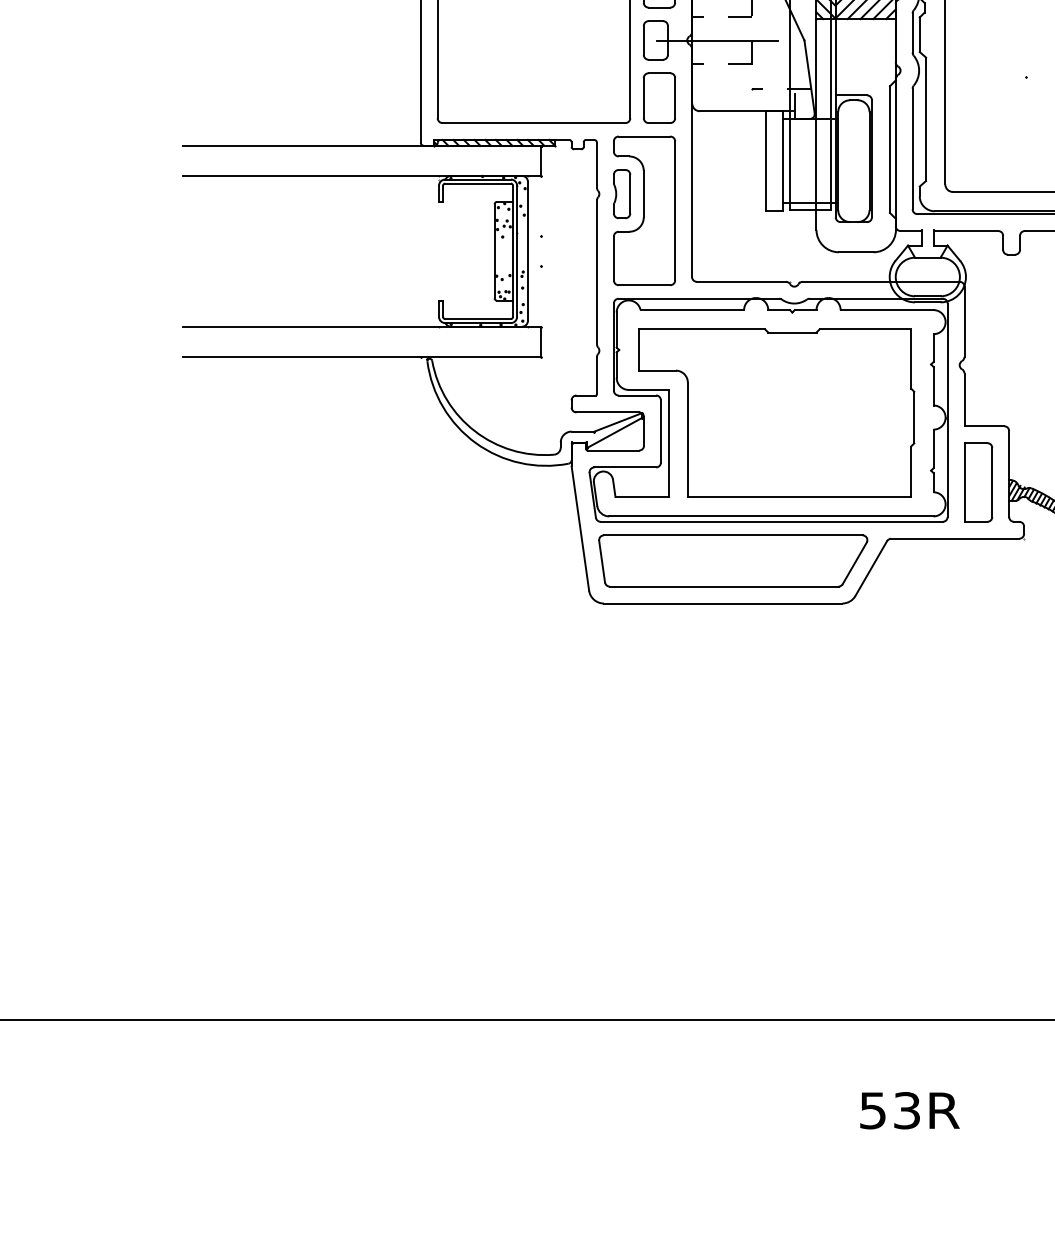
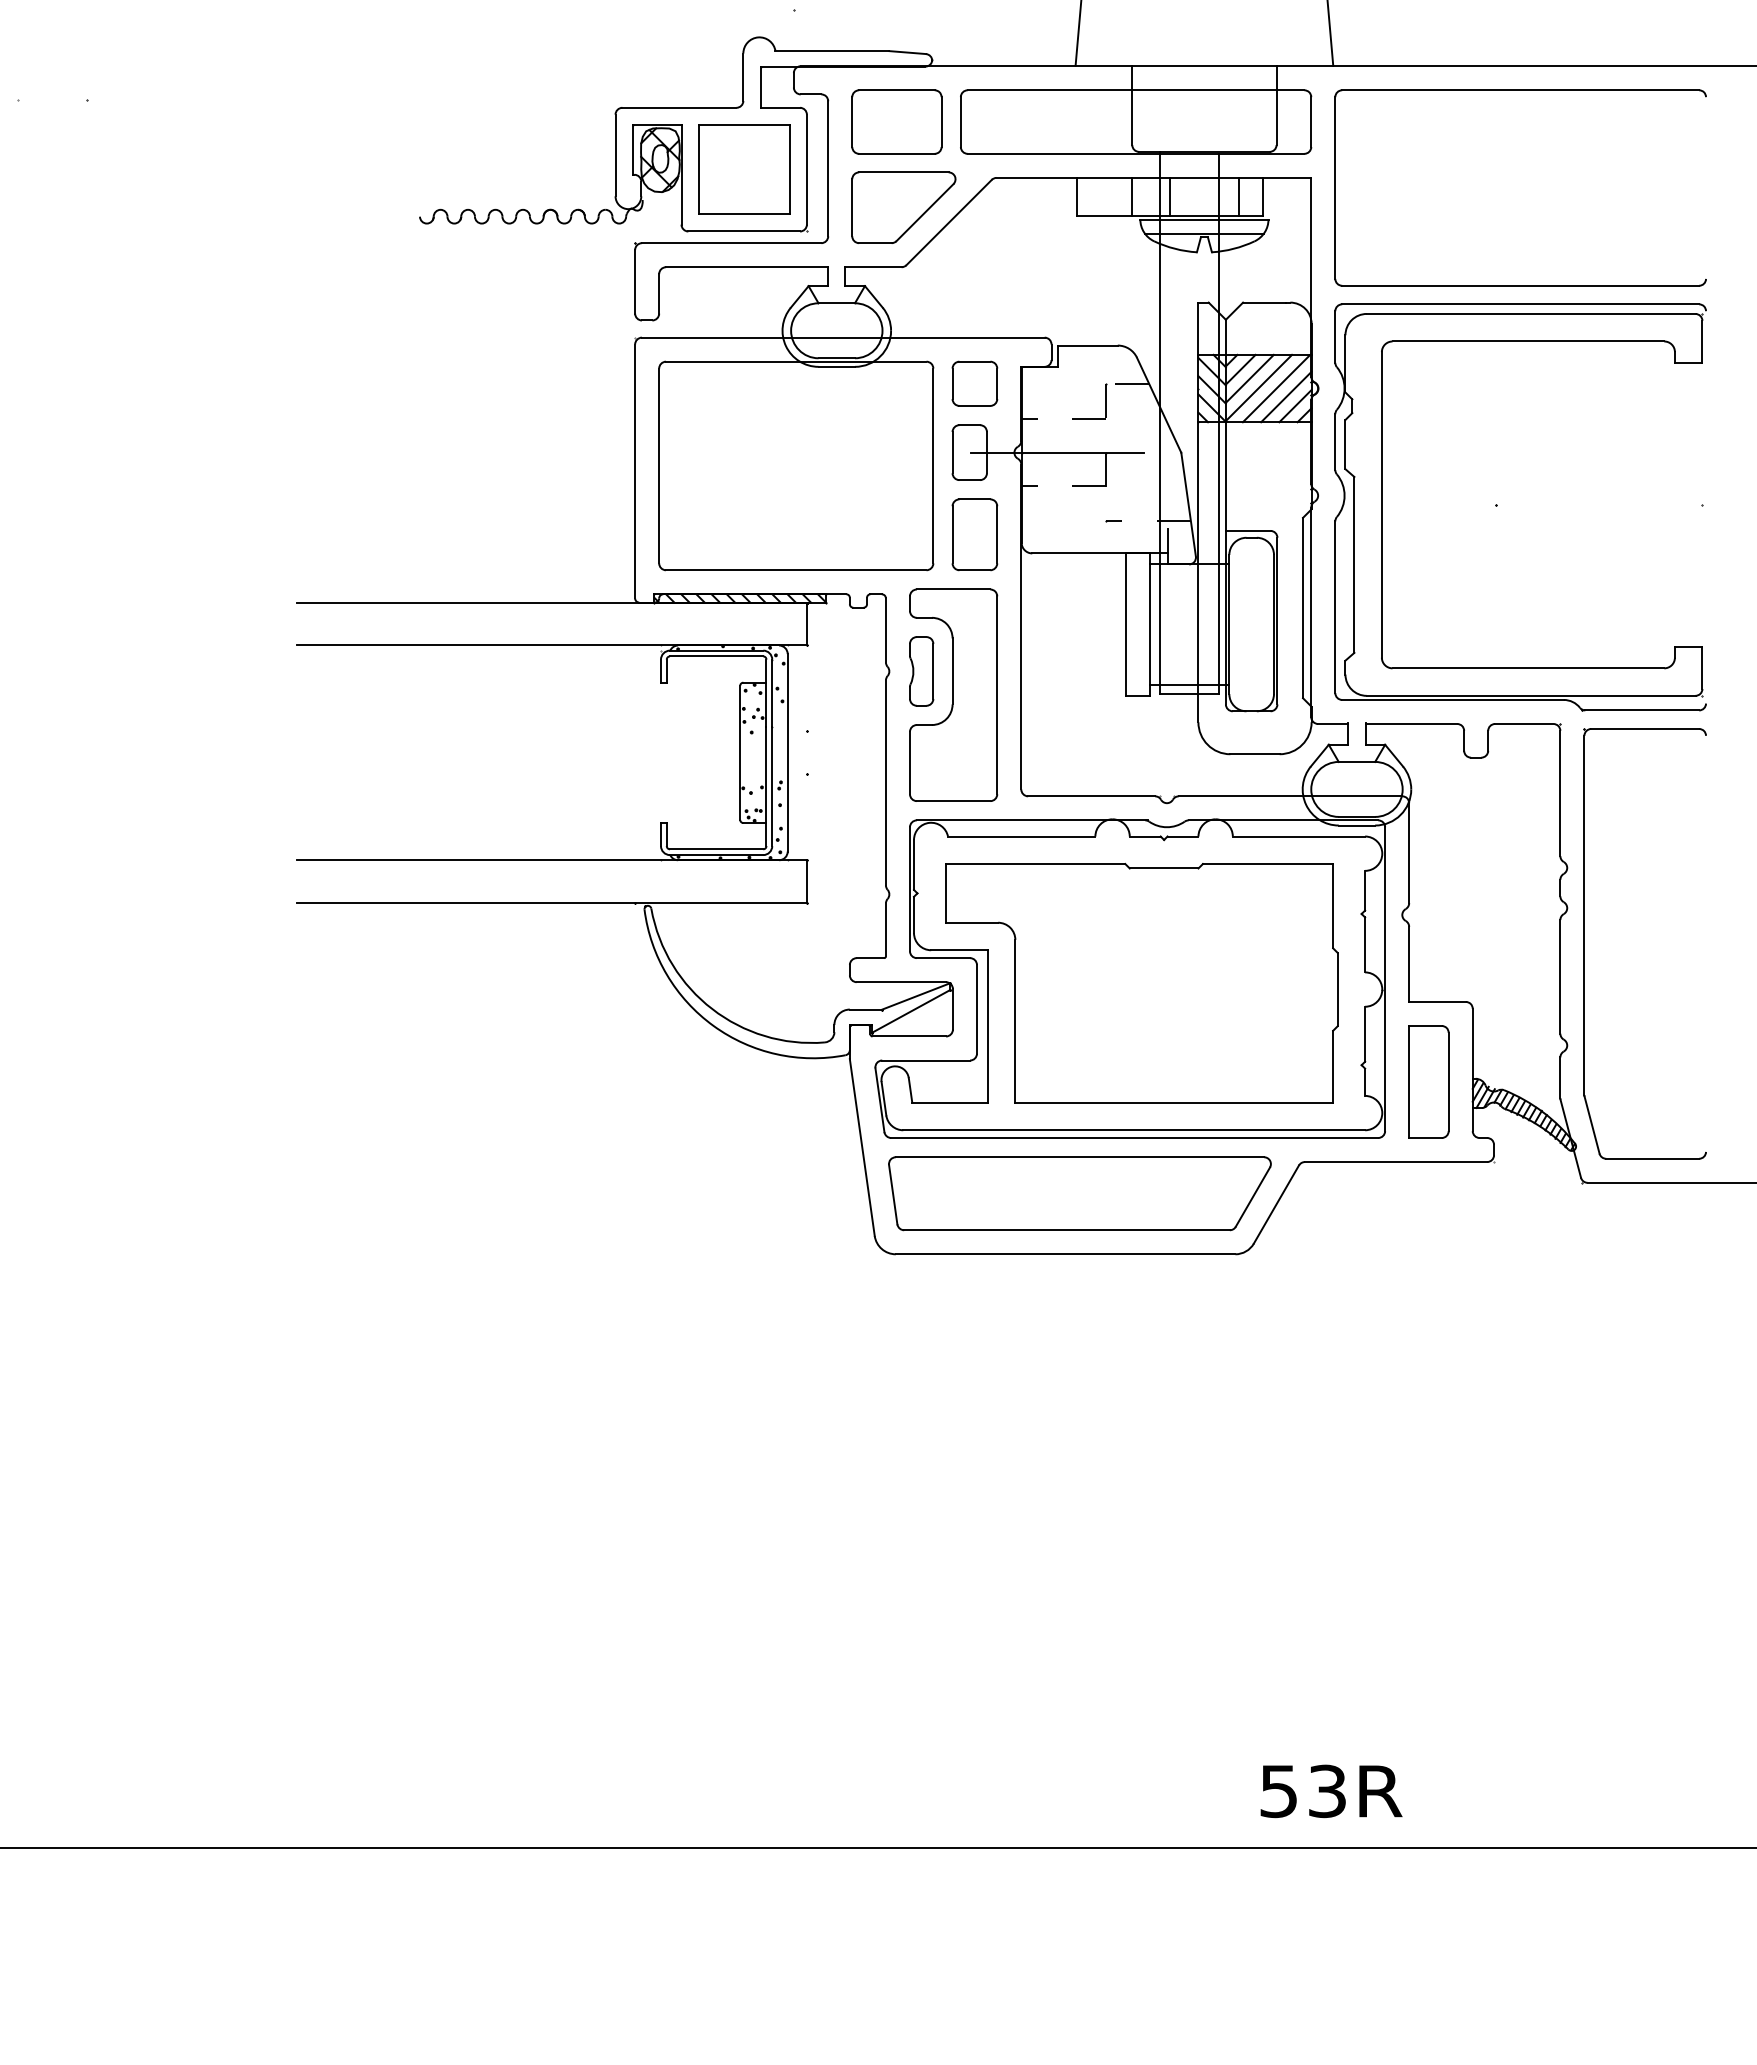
text: (909, 1110) -> (1331, 1791), moved

